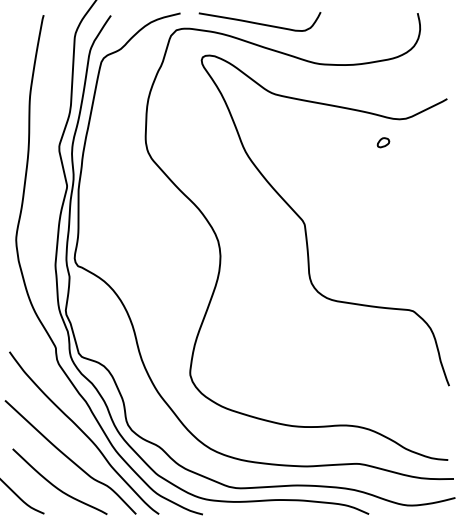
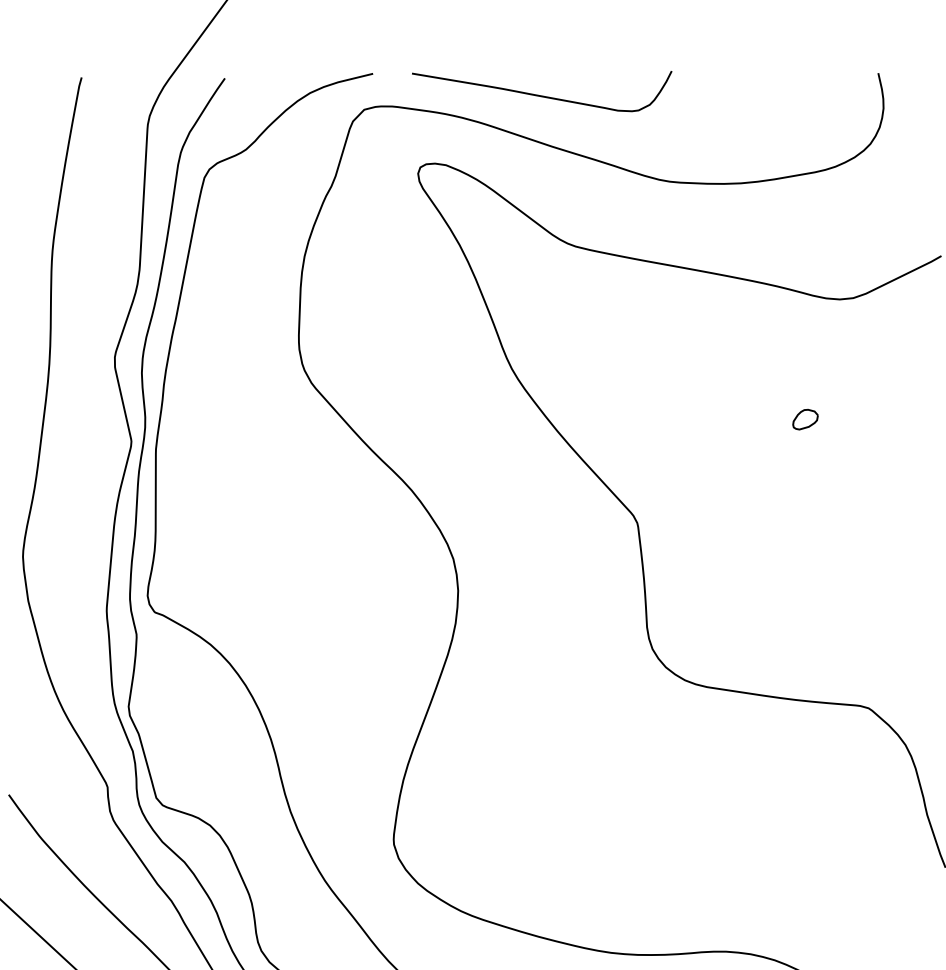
part: (383, 142) -> (805, 419), moved

